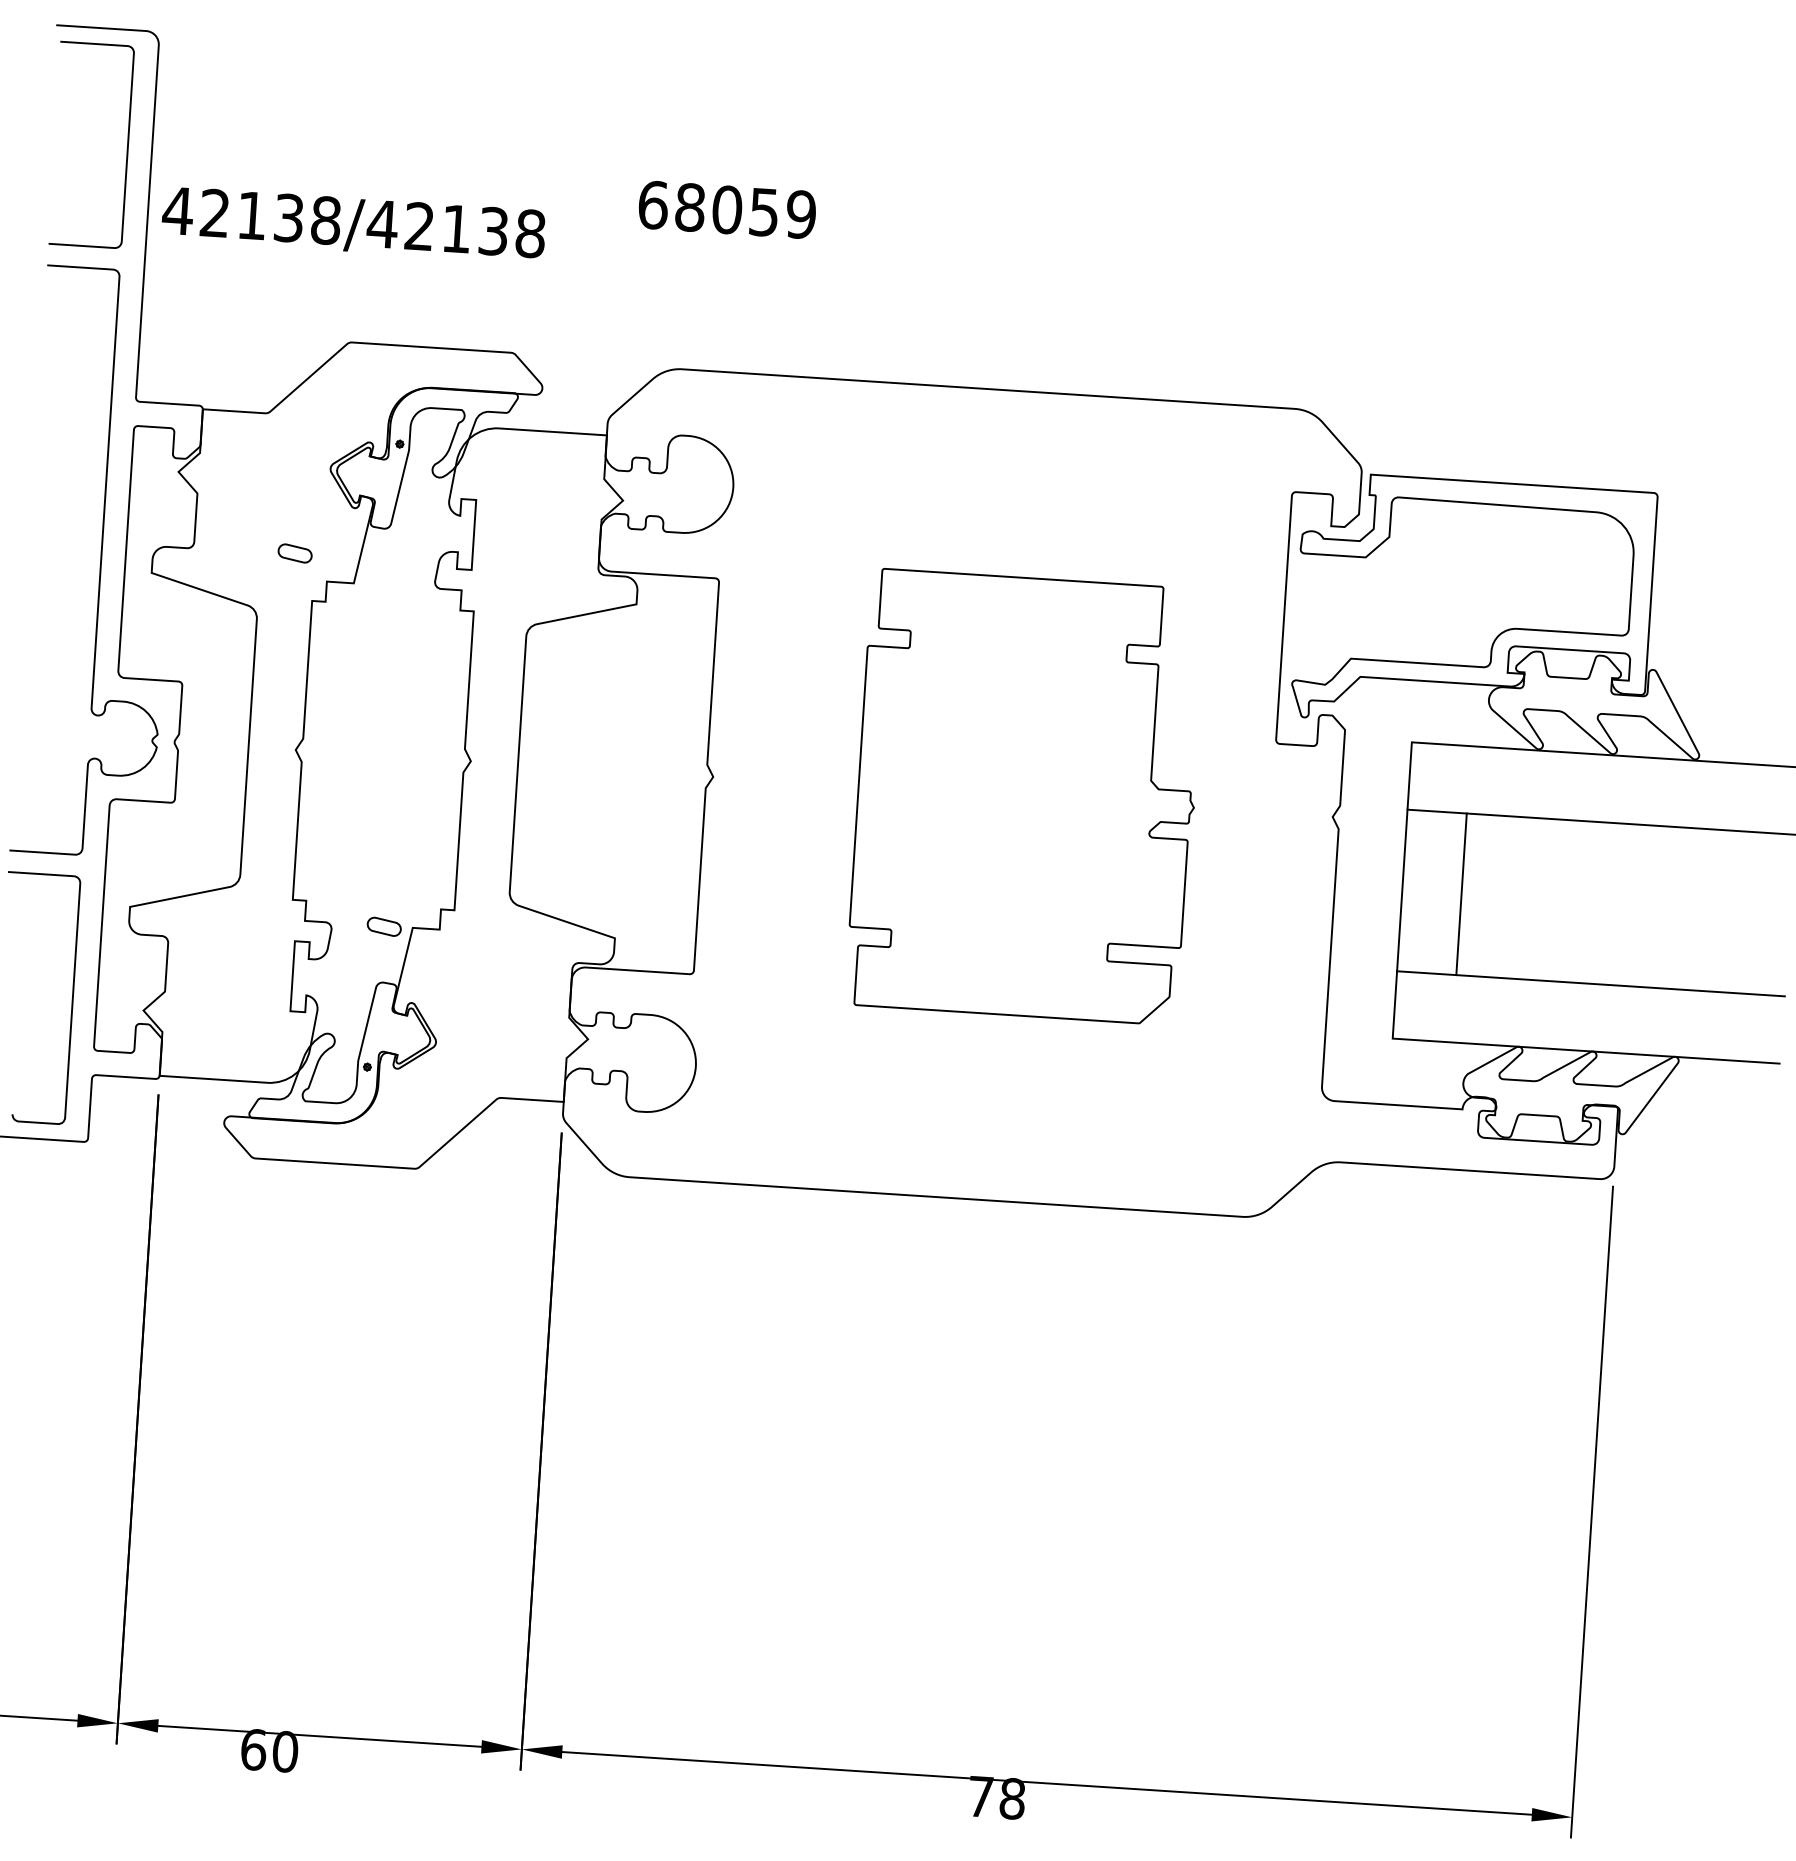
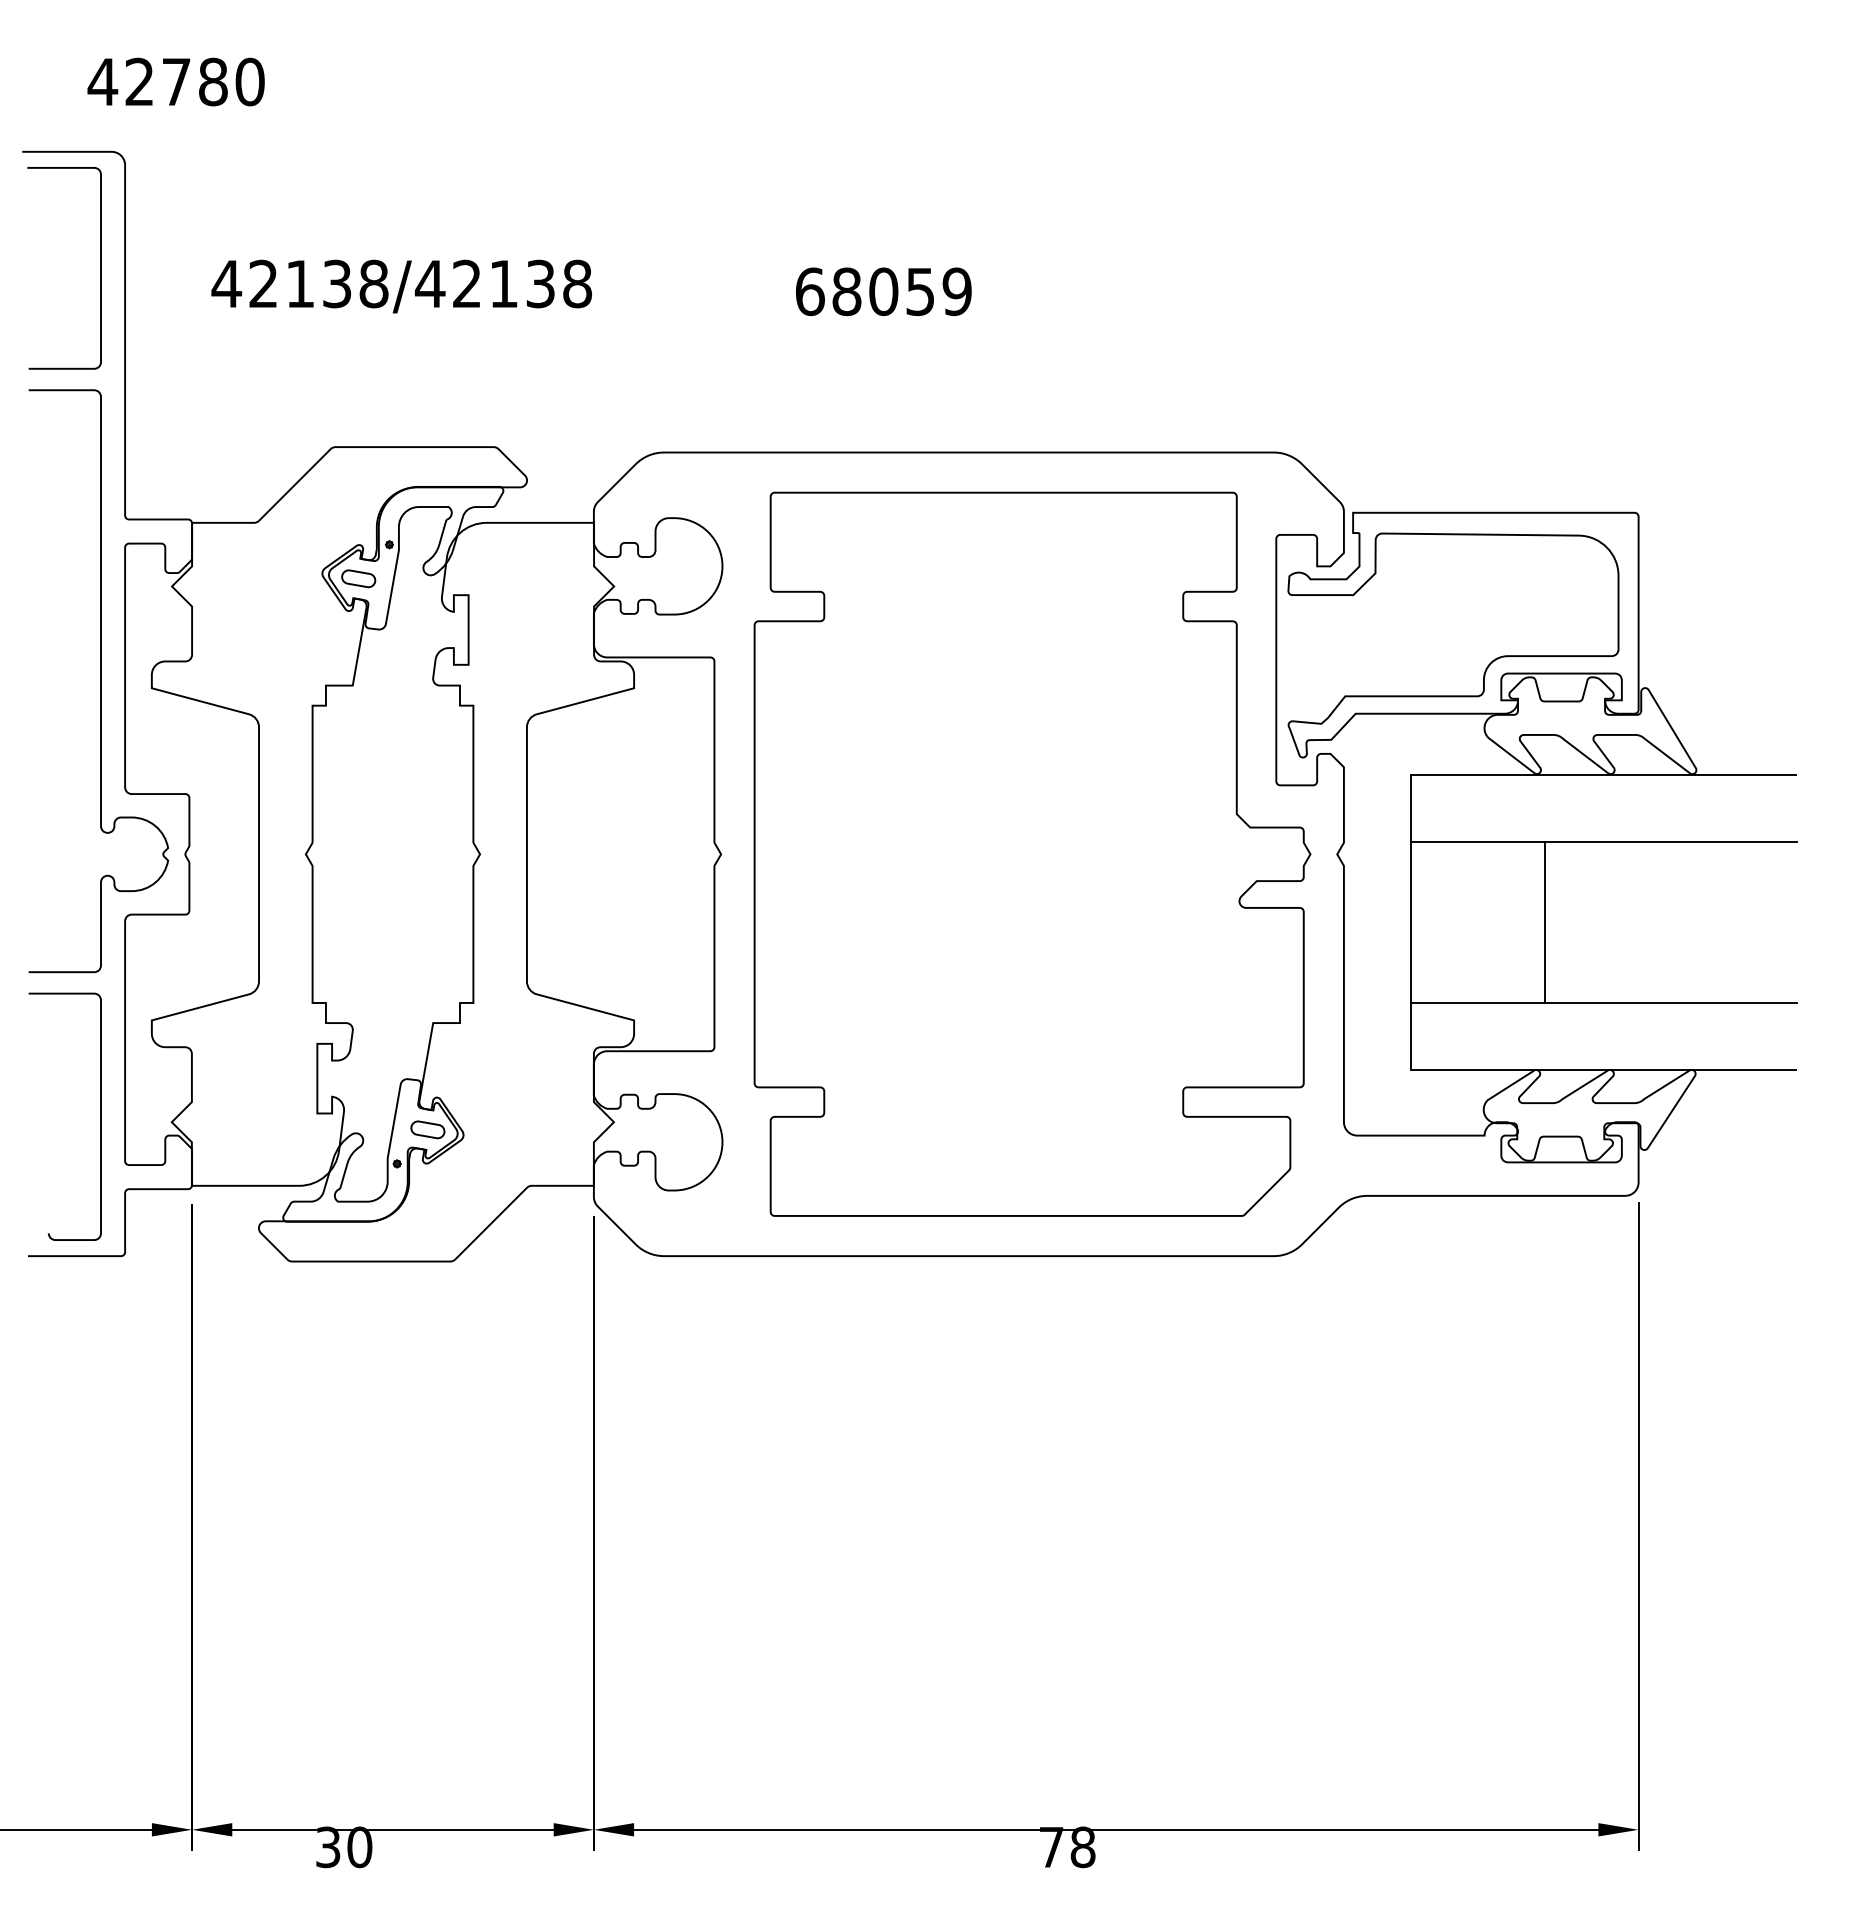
text: (727, 209) -> (883, 291), moved
text: (353, 224) -> (401, 286), moved
part: (294, 553) -> (358, 578), moved
part: (1026, 796) -> (1032, 853), size x1.67
line: (1461, 894) -> (1544, 922), moved
part: (383, 926) -> (427, 1129), moved
text: (253, 1749) -> (328, 1847), 60 -> 30

